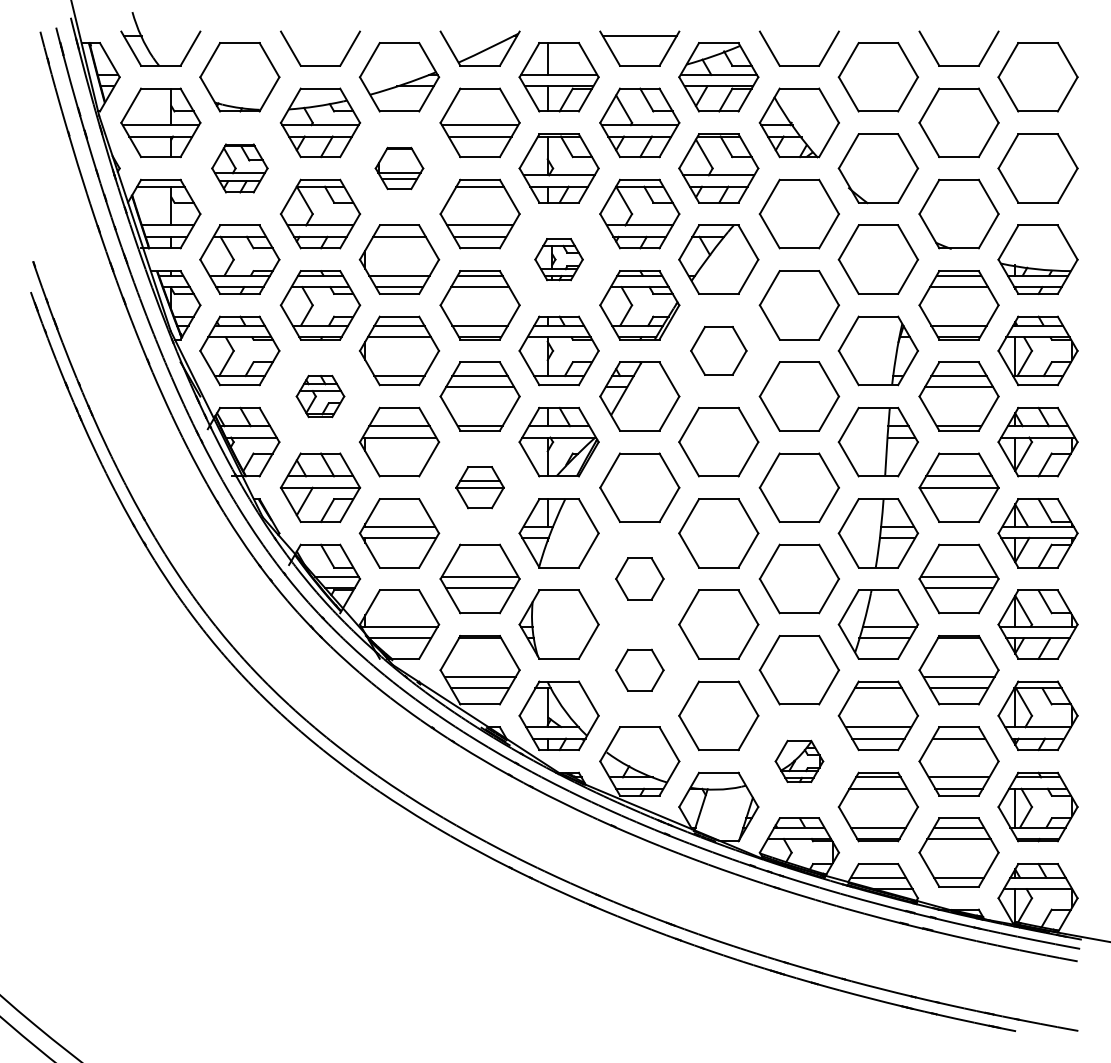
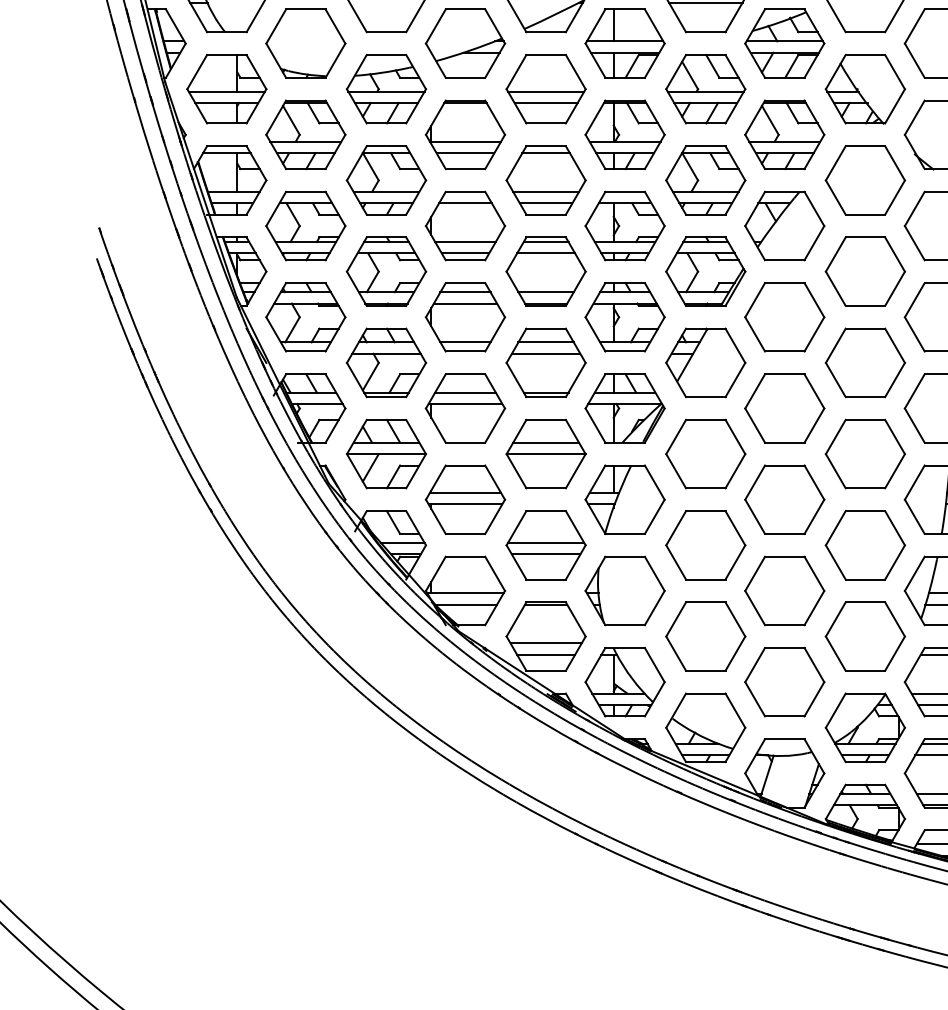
part: (239, 168) -> (305, 134), size x1.43
part: (399, 168) -> (465, 134), size x1.67
part: (558, 259) -> (624, 225), size x1.67
part: (718, 350) -> (784, 316), size x1.43
part: (320, 396) -> (386, 362), size x1.67
part: (479, 487) -> (545, 453), size x1.67
part: (639, 578) -> (705, 544), size x1.67
part: (639, 670) -> (705, 636), size x1.67
part: (799, 761) -> (865, 727), size x1.67

